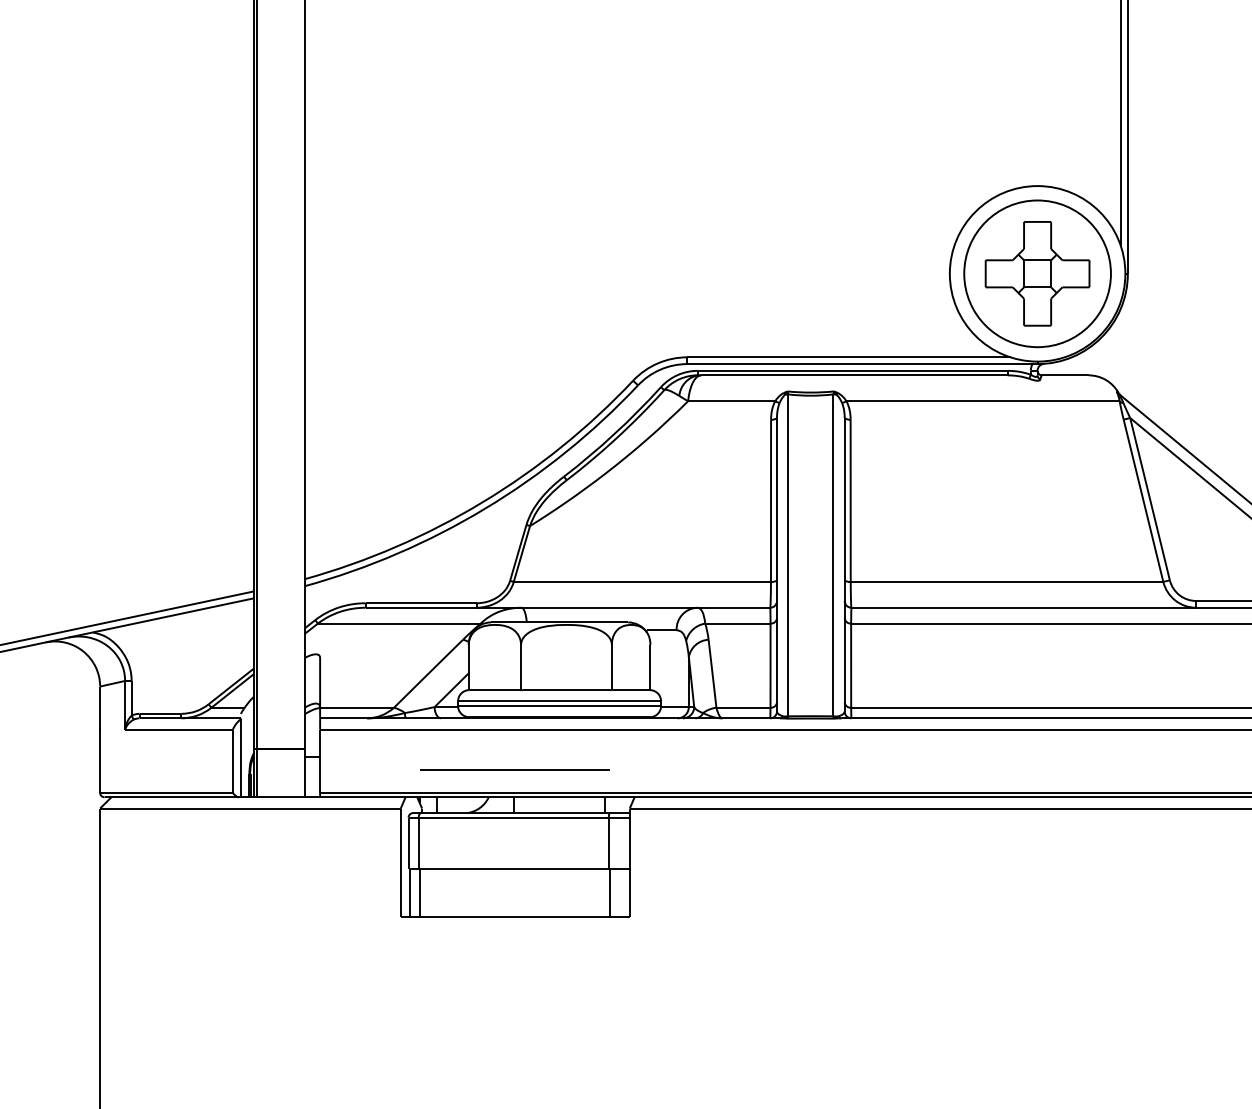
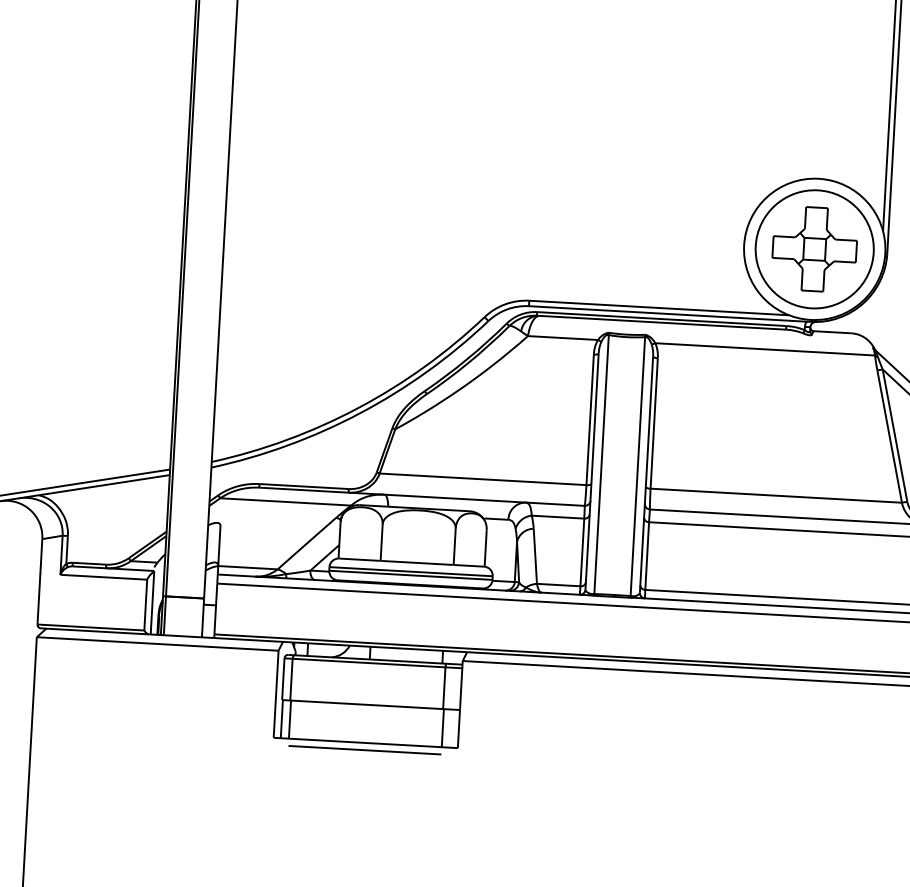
line: (514, 769) -> (364, 749), moved

